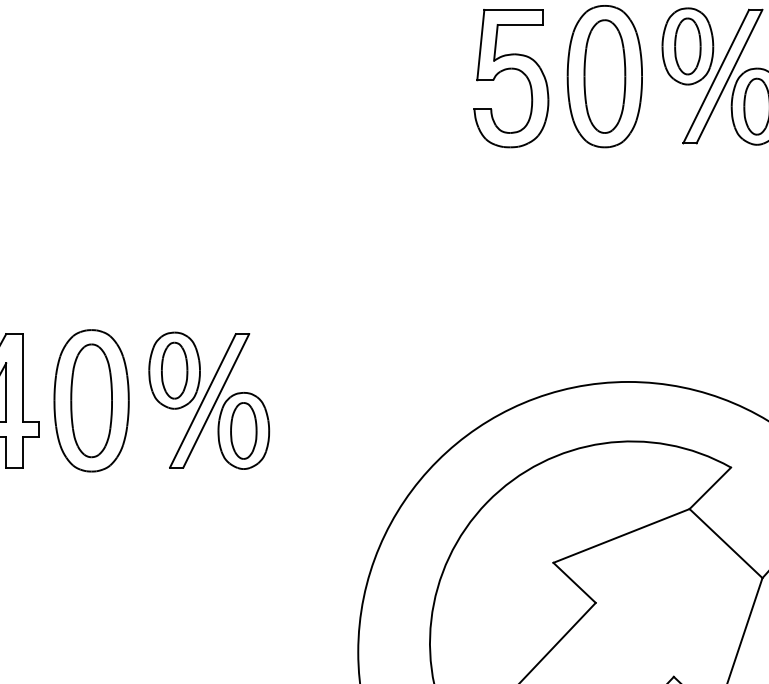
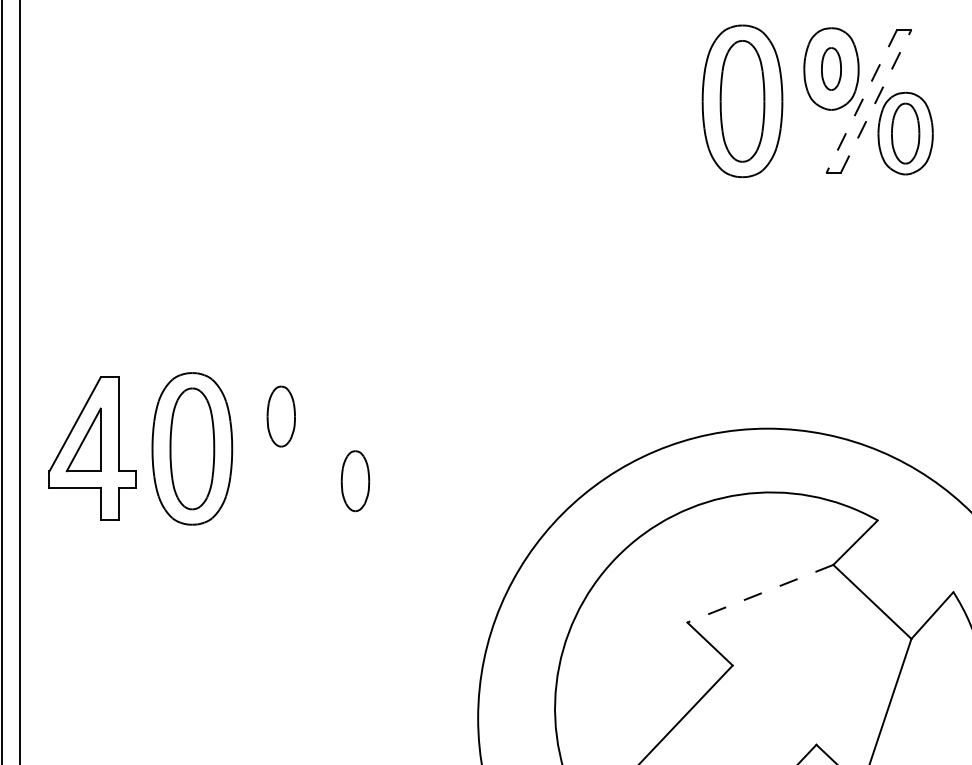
part: (687, 45) -> (831, 68), size x0.7
part: (506, 70) -> (637, 94), removed
line: (715, 76) -> (861, 101), solid -> dashed
line: (729, 76) -> (876, 101), solid -> dashed
part: (209, 400) -> (318, 448), removed
line: (620, 535) -> (759, 593), solid -> dashed

